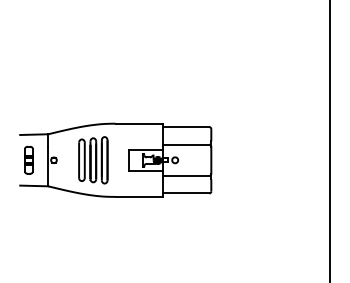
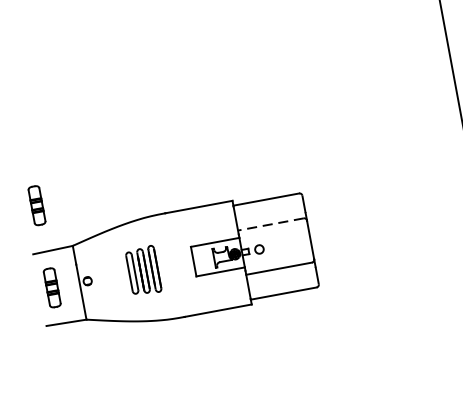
part: (28, 101) -> (36, 204), added
line: (185, 144) -> (269, 224), solid -> dashed
part: (93, 160) -> (143, 271), size x0.7

